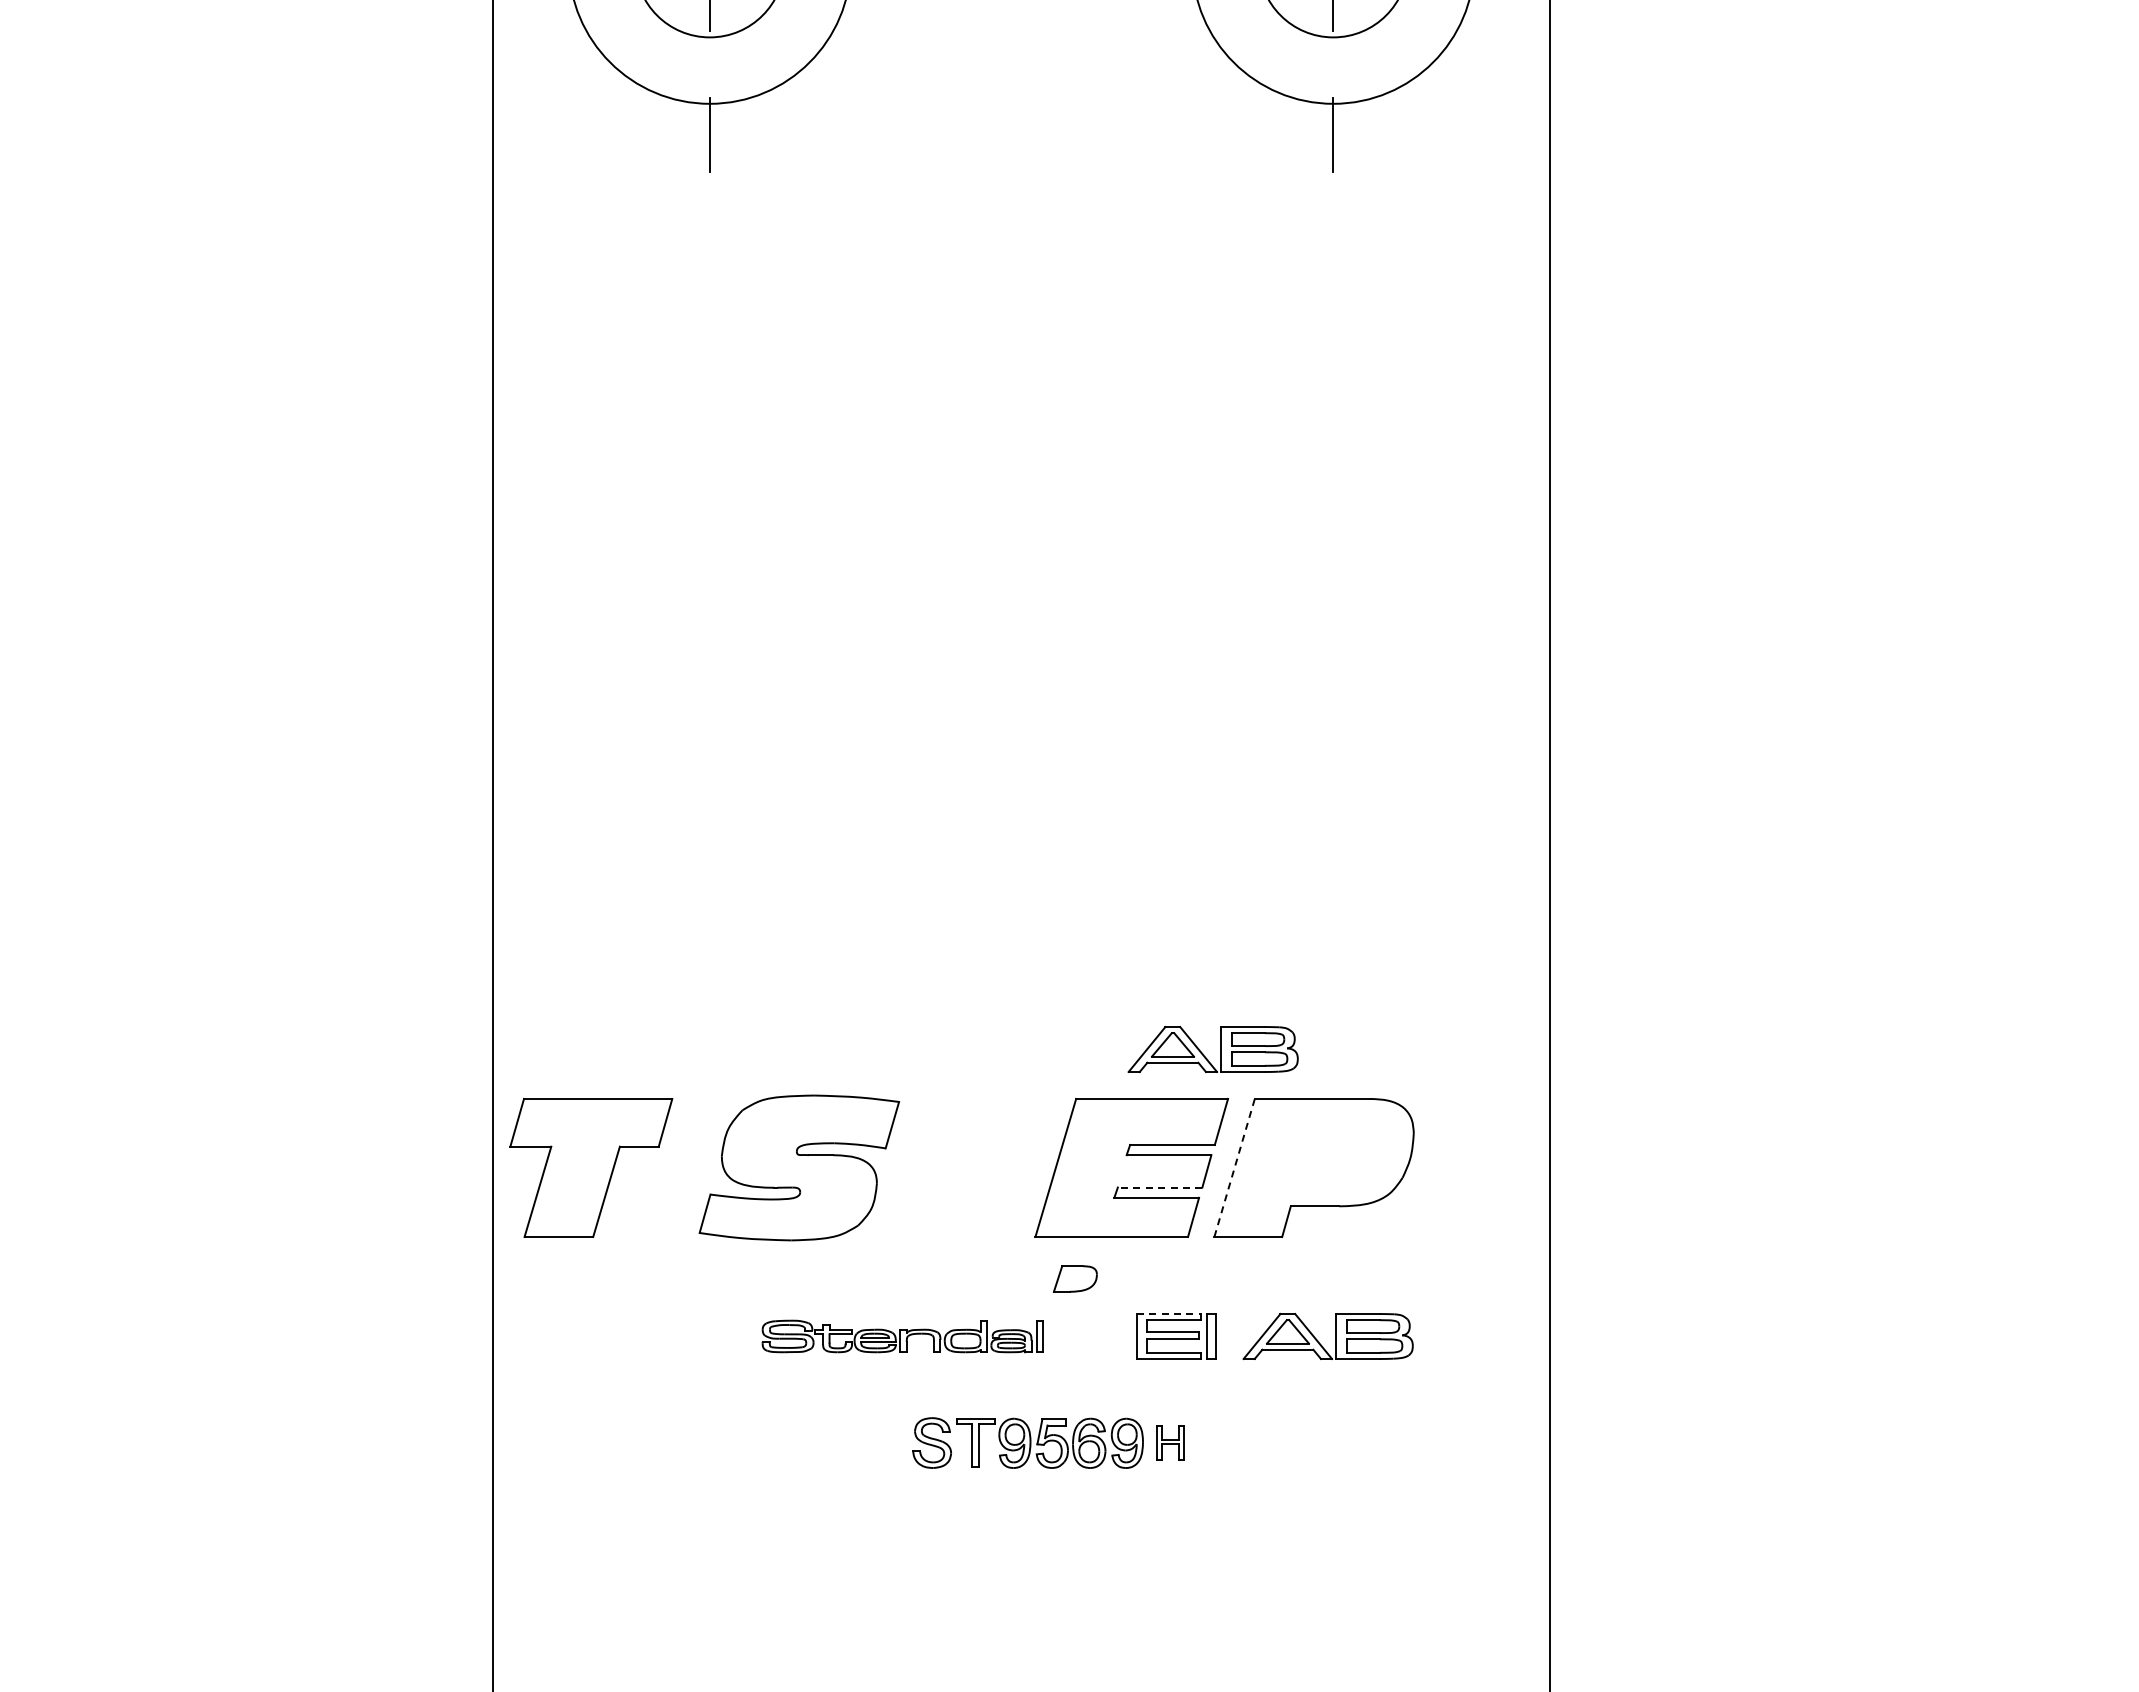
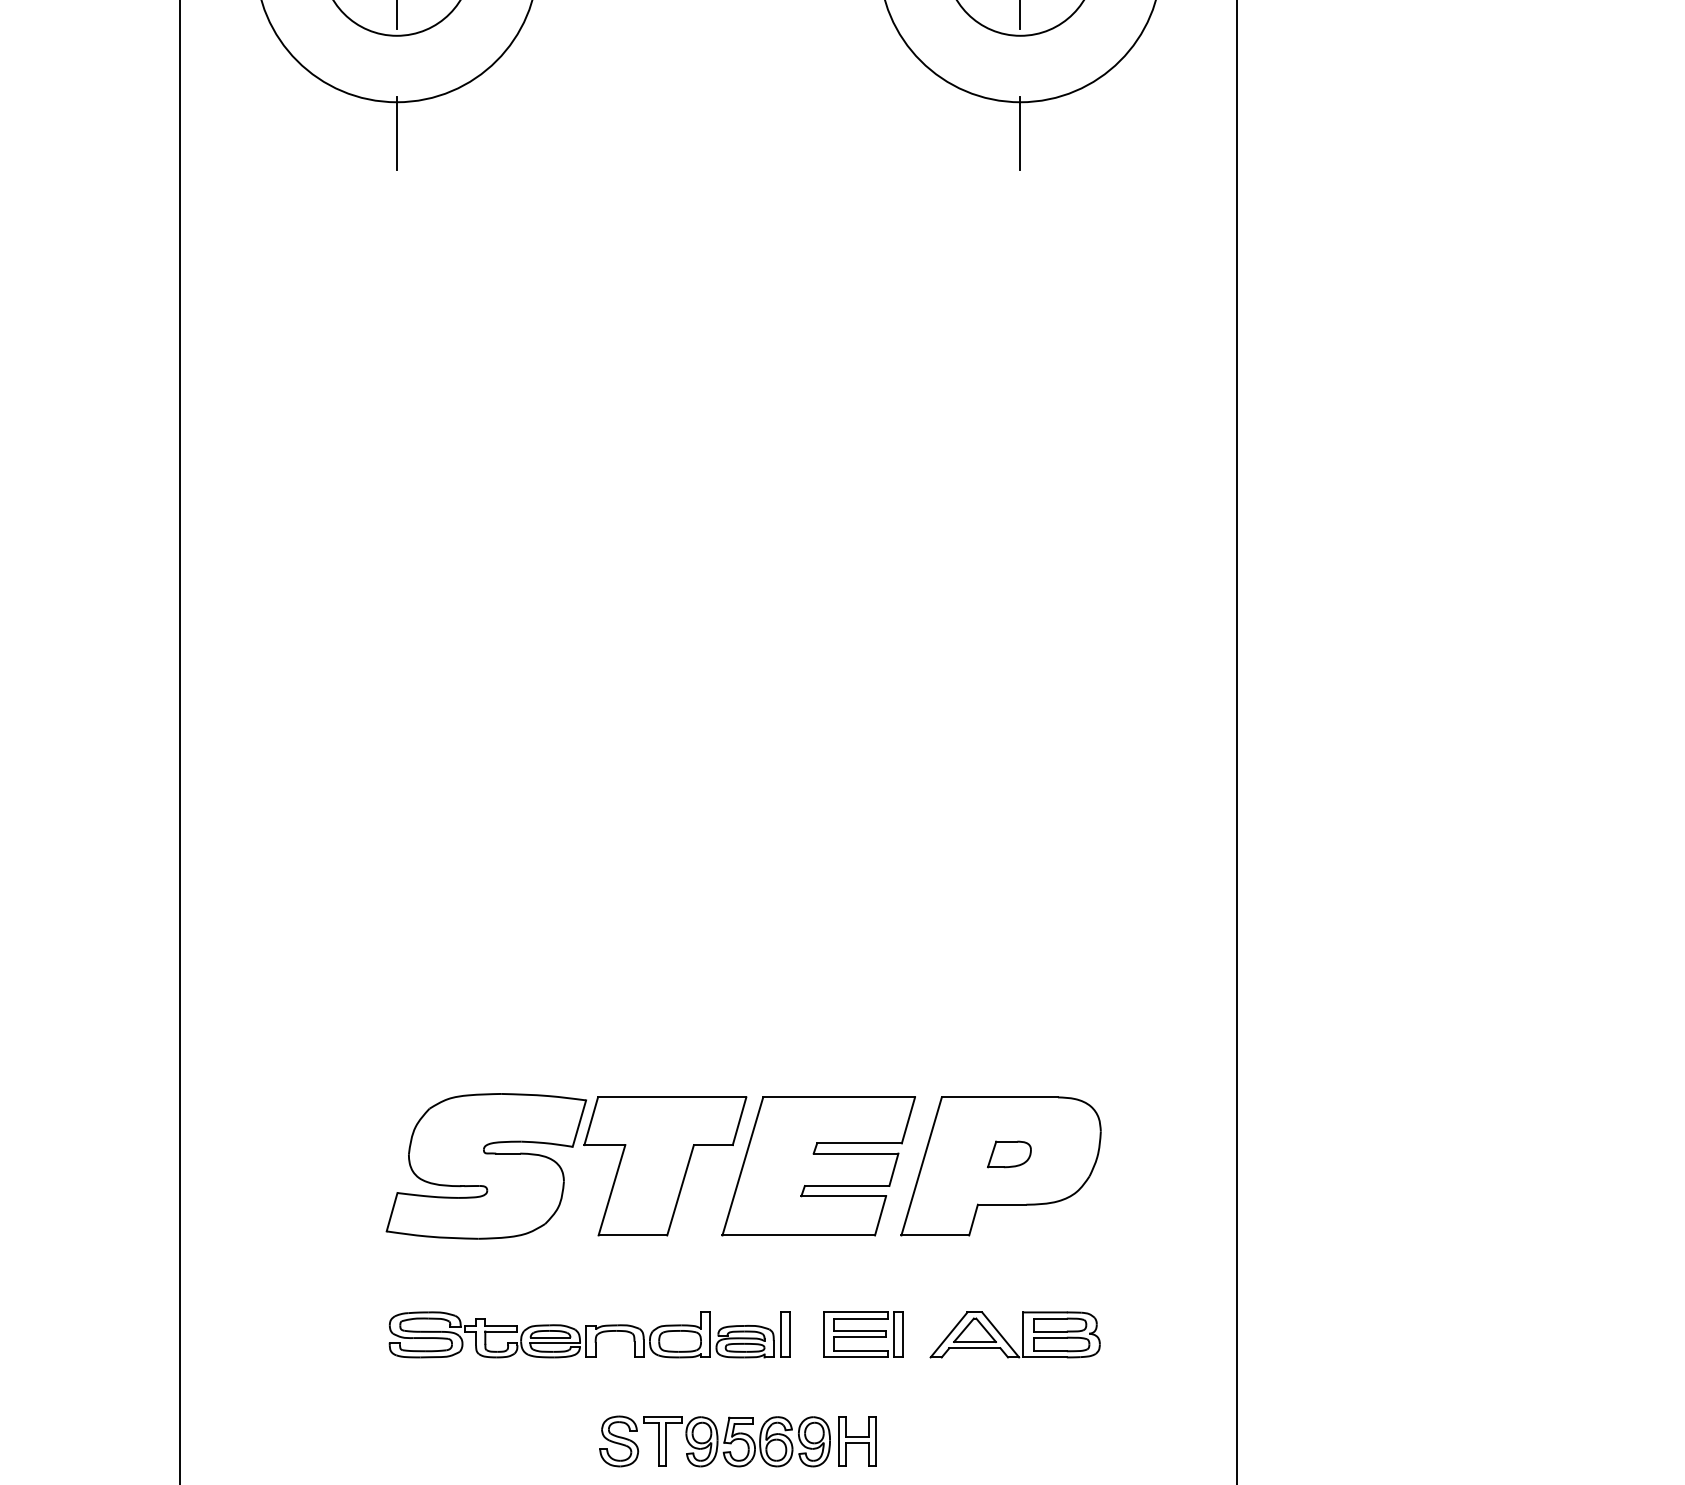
part: (1220, 1049) -> (907, 1047), removed
part: (591, 1167) -> (665, 1165), moved
line: (1234, 1167) -> (921, 1165), dashed -> solid
line: (1159, 1187) -> (846, 1185), dashed -> solid
part: (1075, 1278) -> (1009, 1153), moved
line: (1169, 1314) -> (856, 1312), dashed -> solid
part: (902, 1336) -> (589, 1334), size x1.43
part: (1170, 1442) -> (857, 1440), size x1.43

